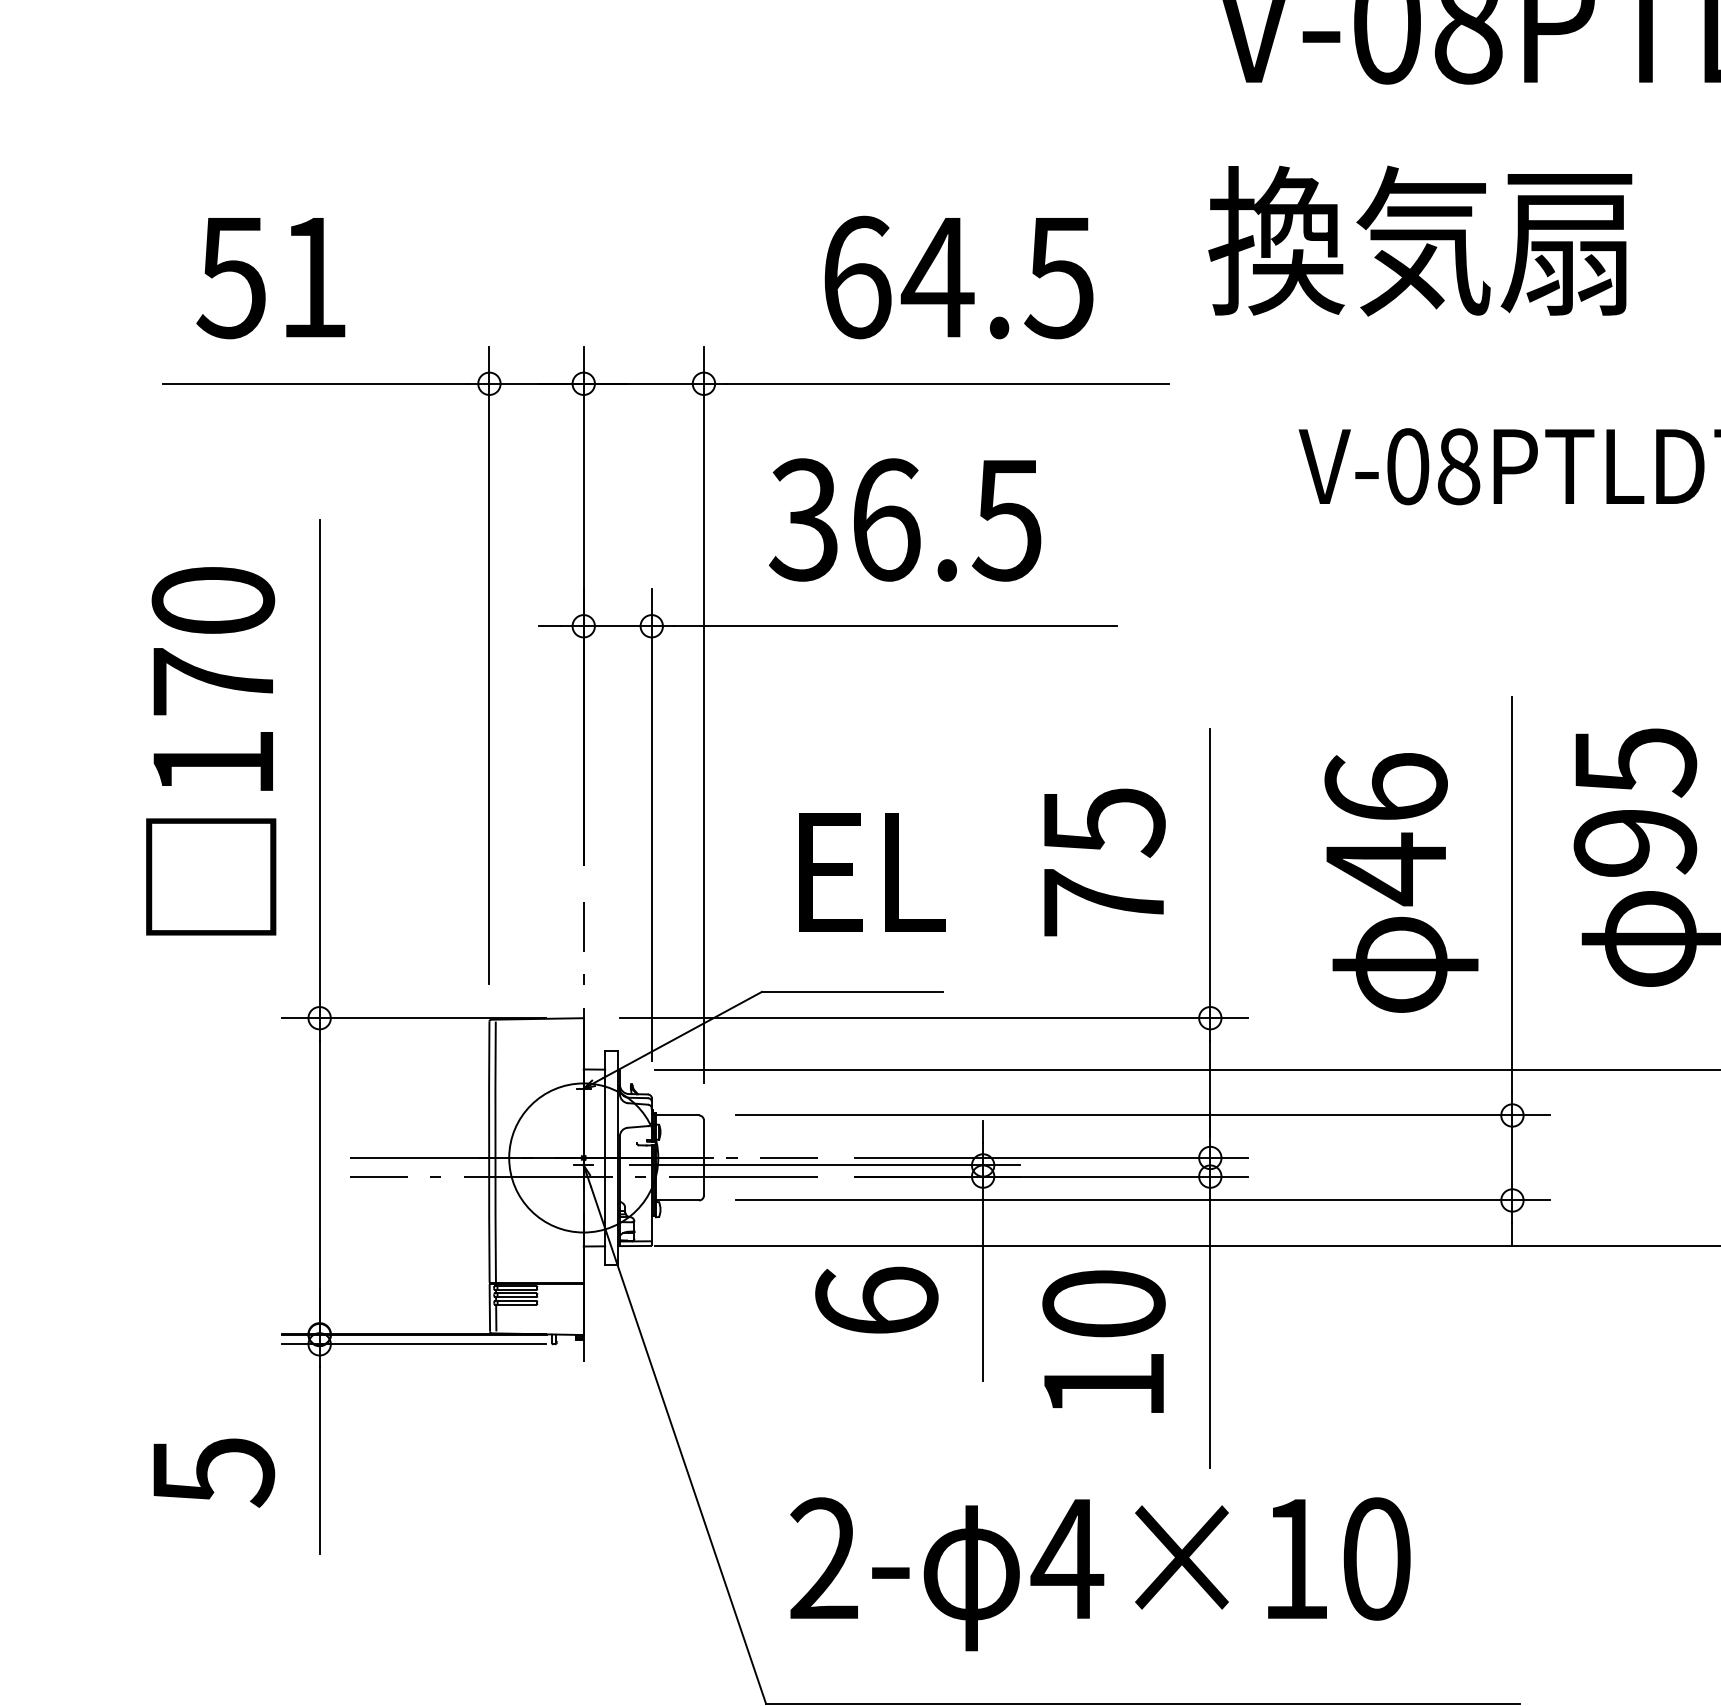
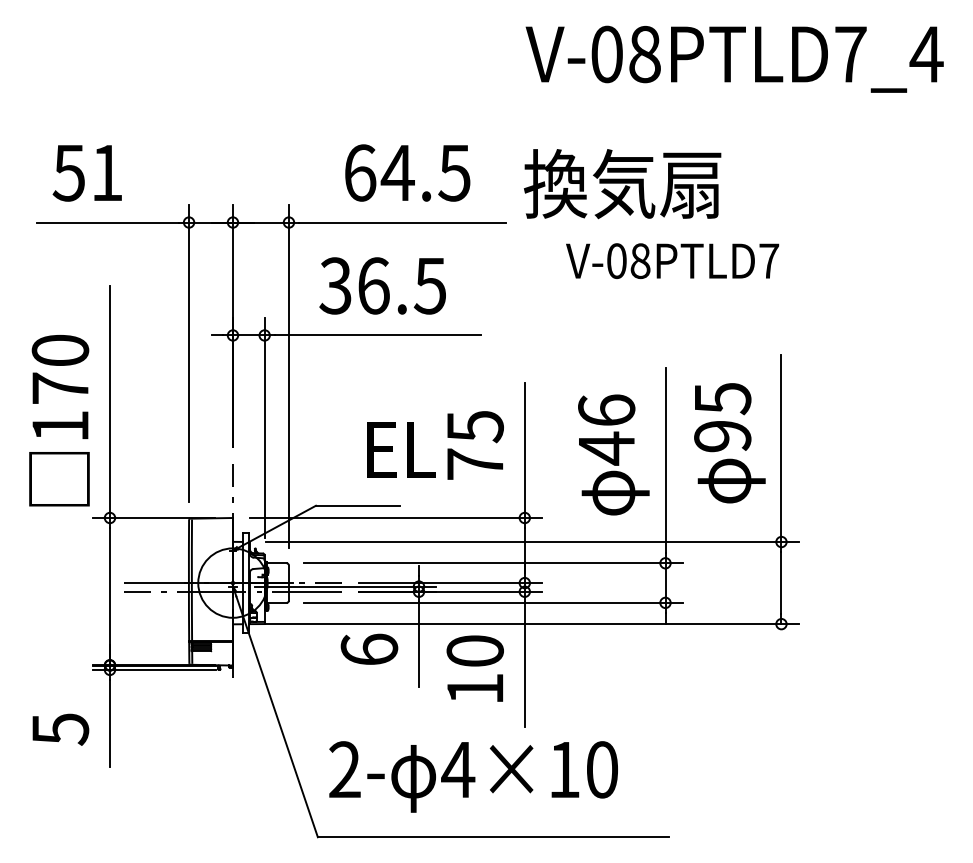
text: (1420, 241) -> (622, 184), moved
text: (211, 750) -> (59, 420), moved
text: (872, 871) -> (401, 449), moved

